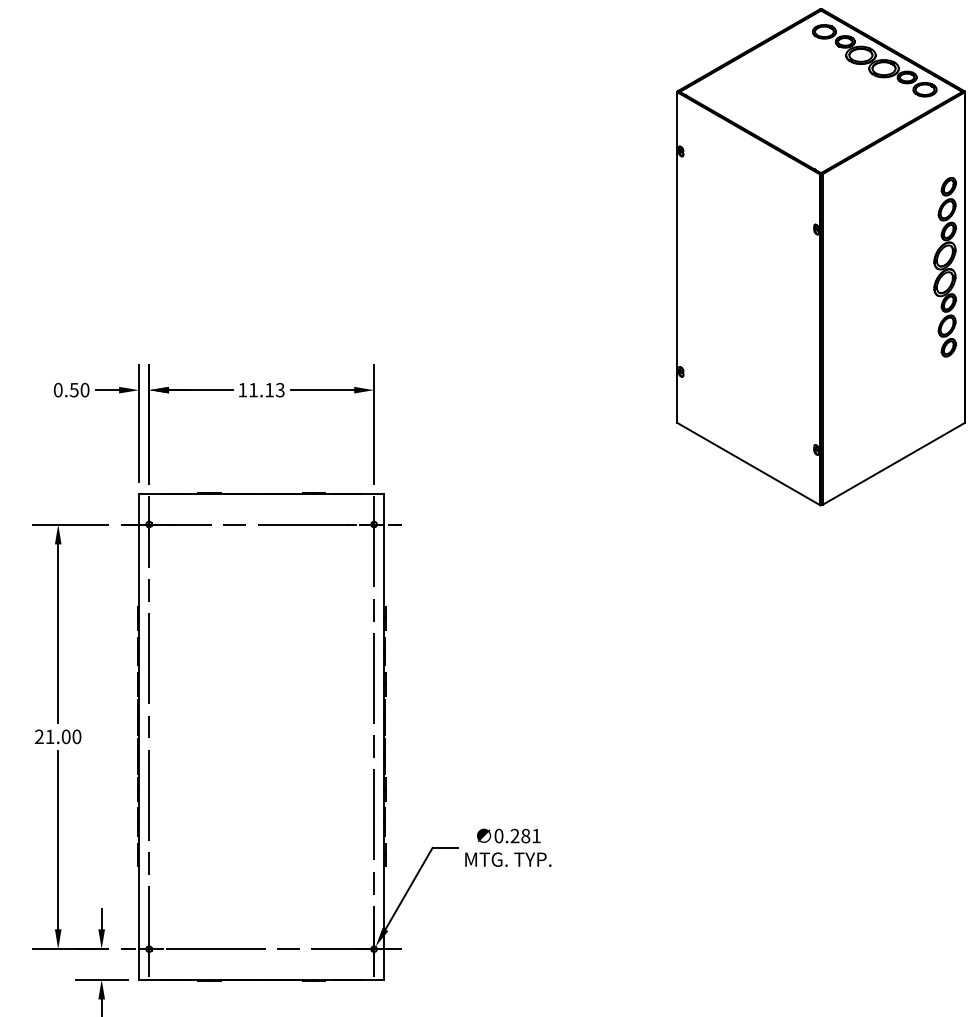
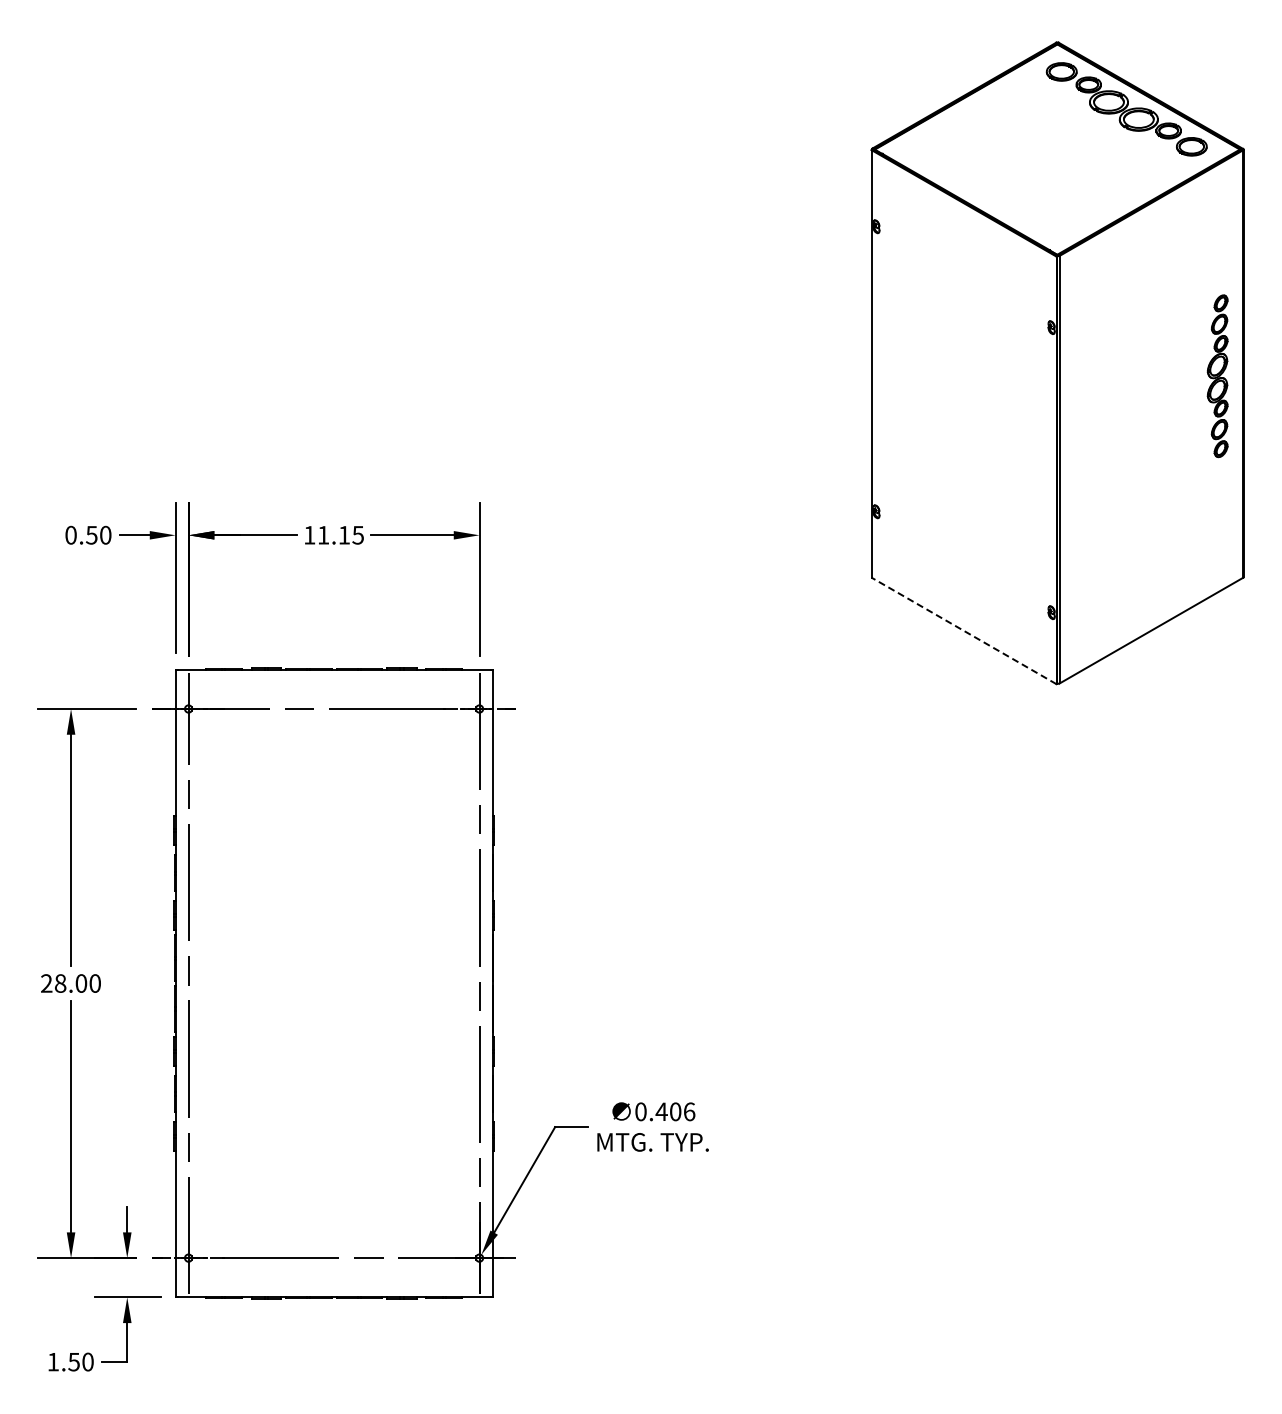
part: (944, 266) -> (1217, 375), size x0.7
text: (280, 389) -> (358, 534), 11.13 -> 11.15
line: (749, 463) -> (964, 630), solid -> dashed
text: (50, 736) -> (60, 983), 21.00 -> 28.00
text: (525, 835) -> (675, 1111), 0.281 -> 0.406

